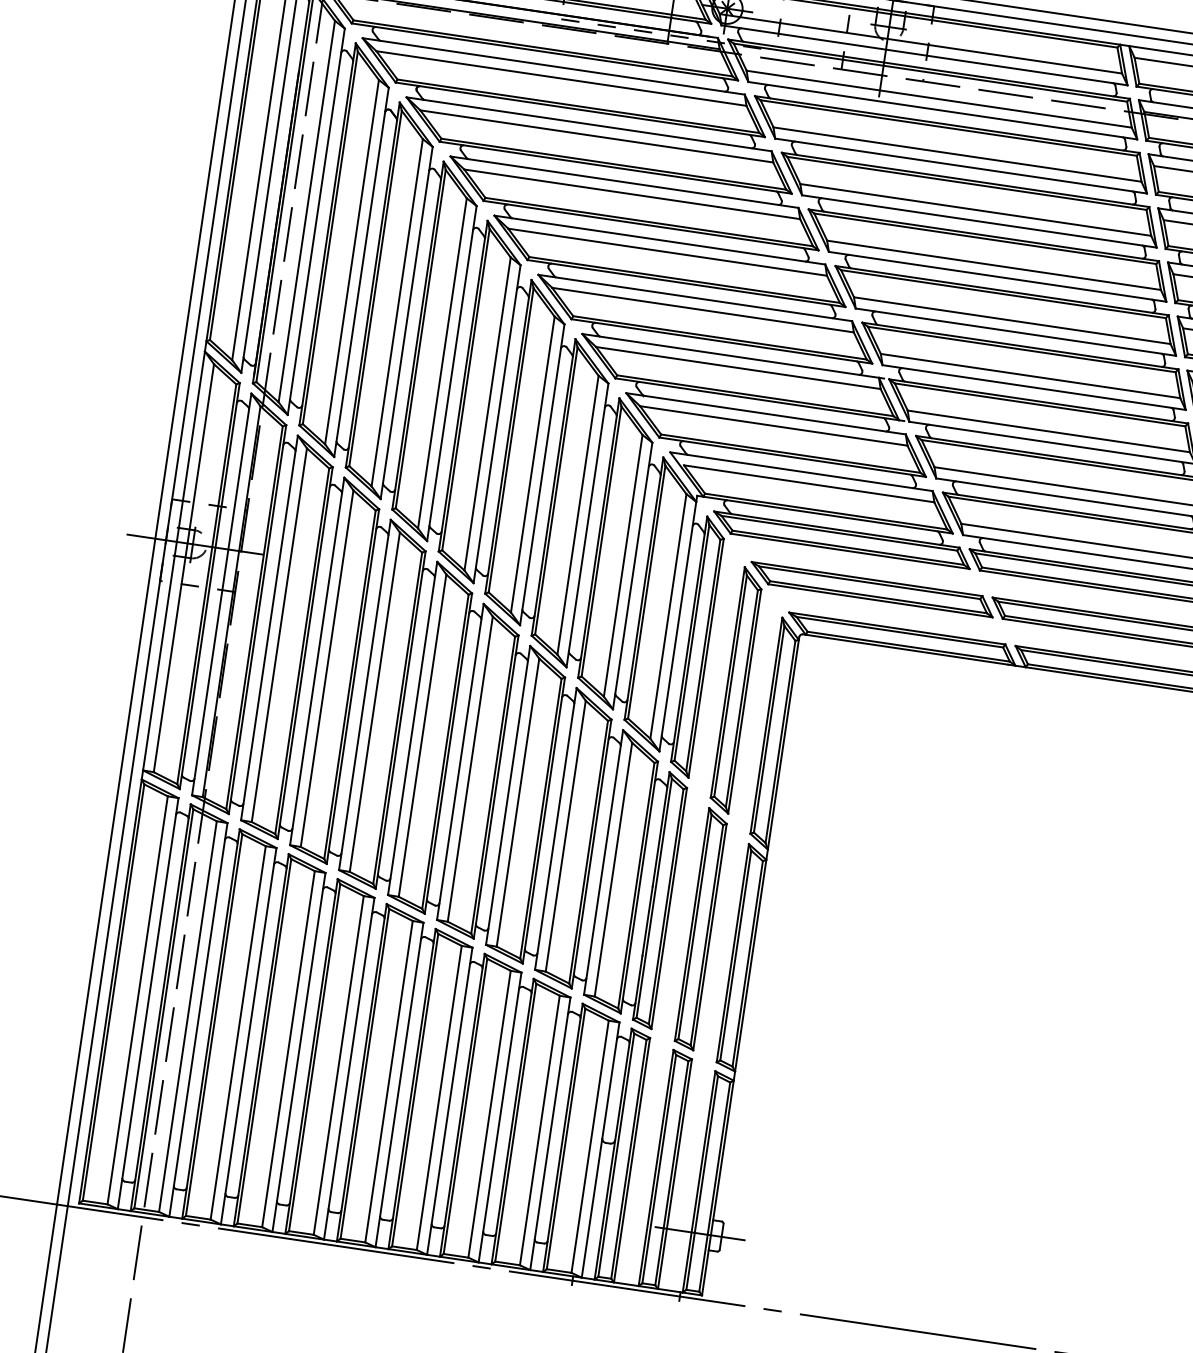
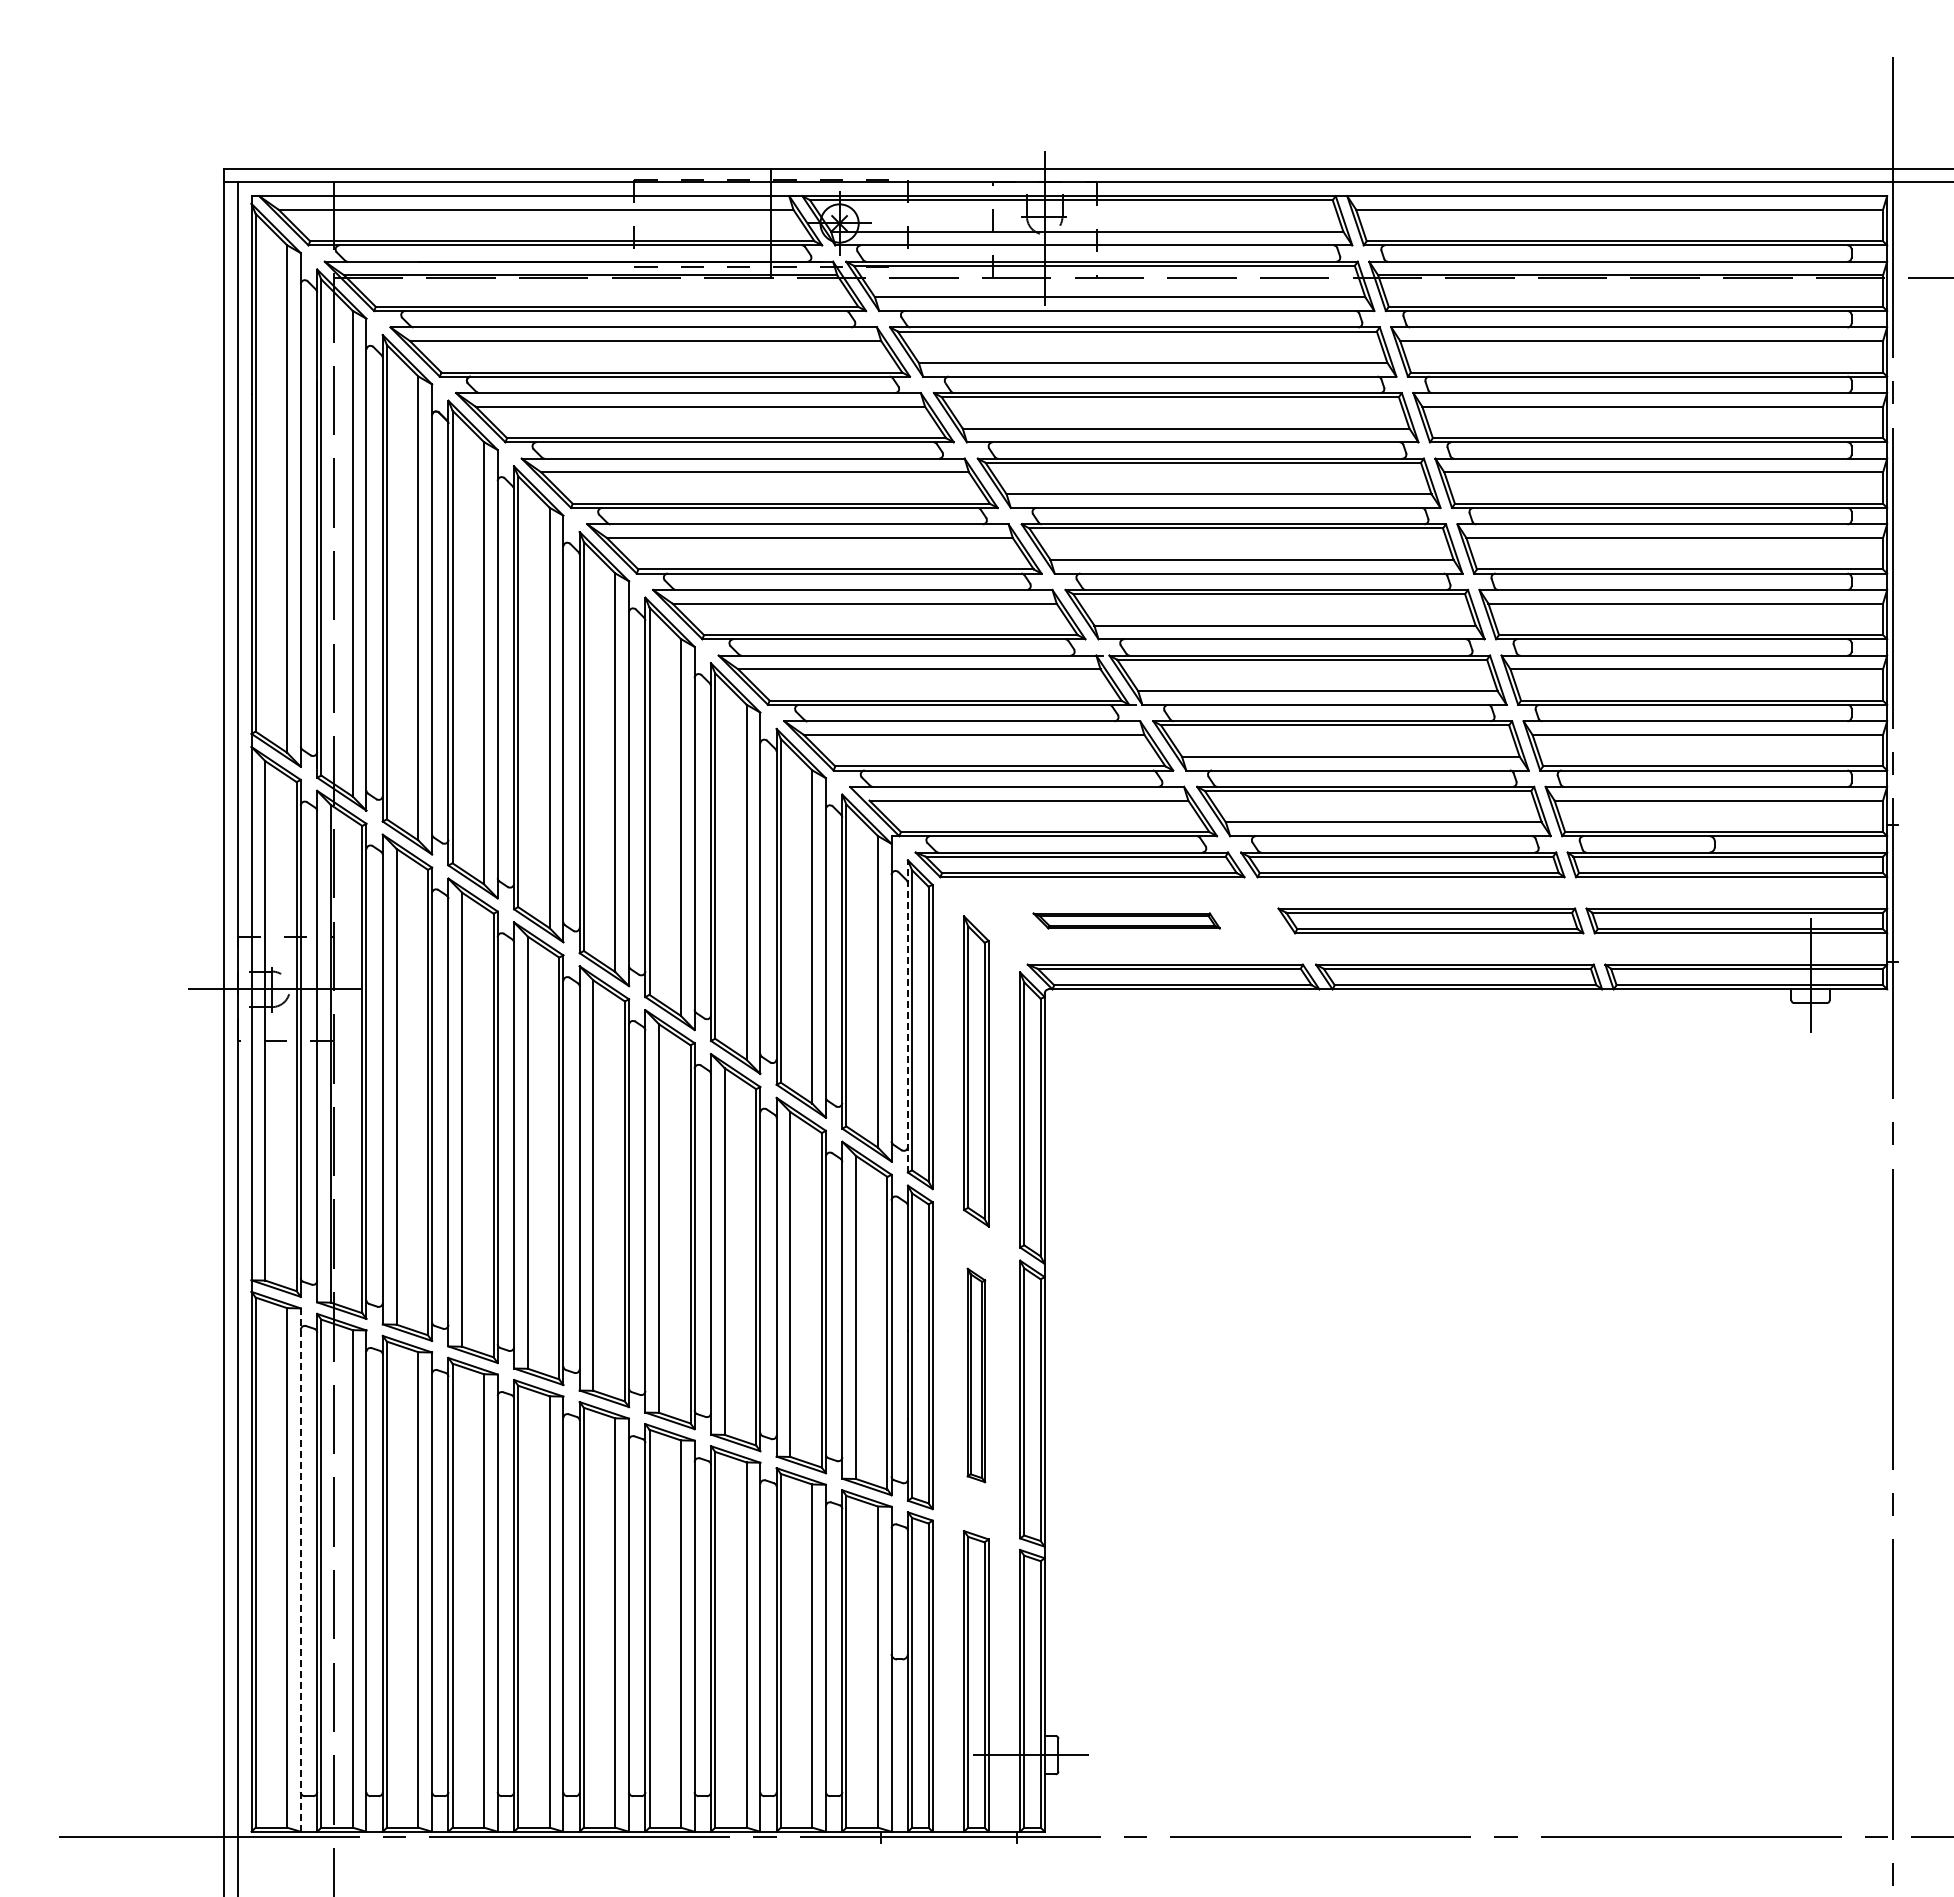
part: (871, 589) -> (1126, 920), size x0.6
line: (688, 638) -> (907, 1015), solid -> dashed
part: (701, 929) -> (976, 1375), size x0.7
line: (147, 1003) -> (300, 1570), solid -> dashed

